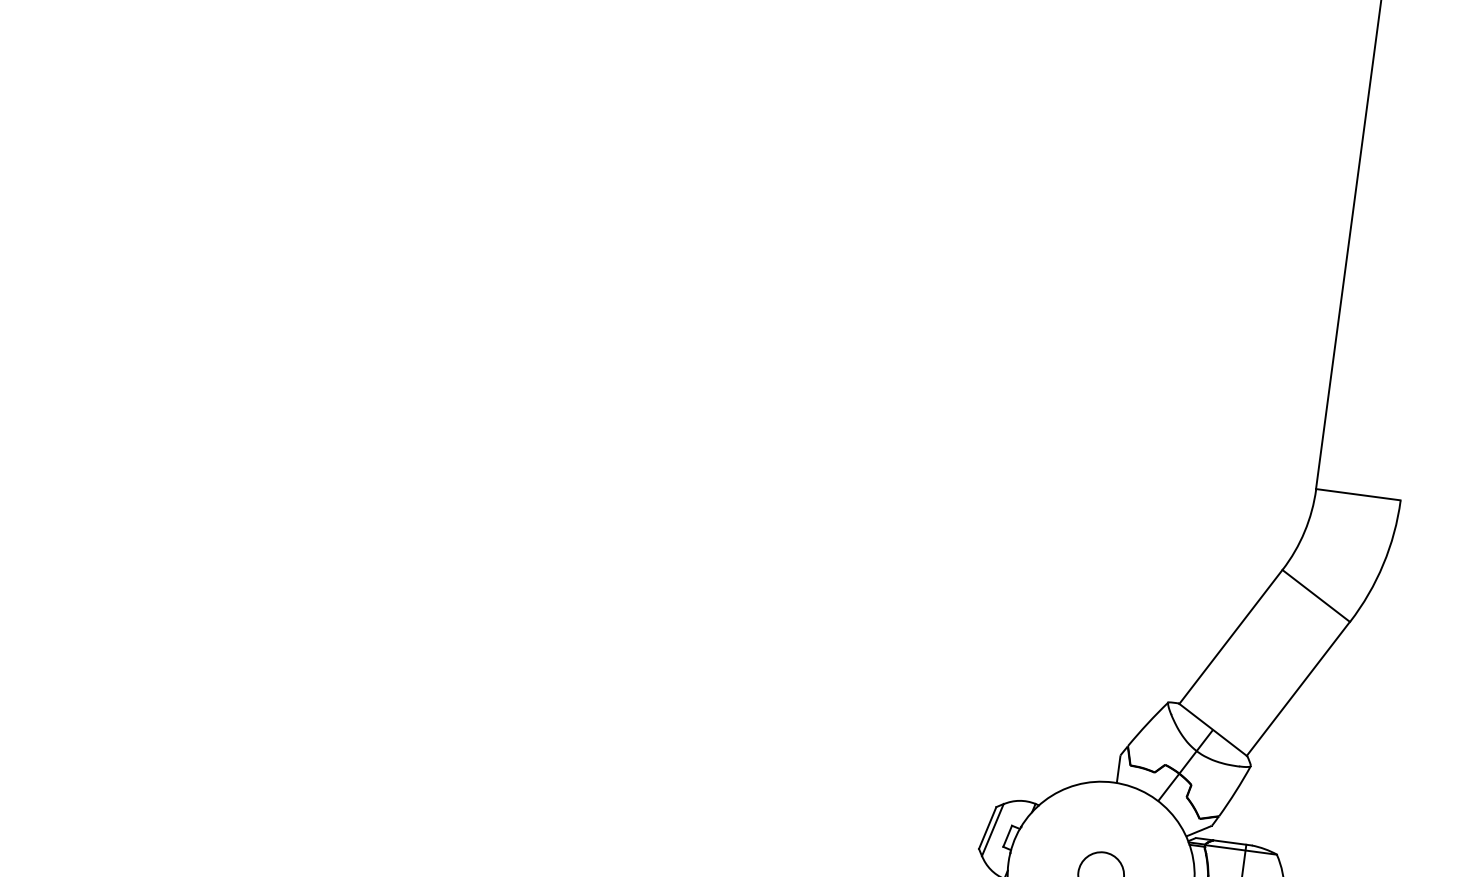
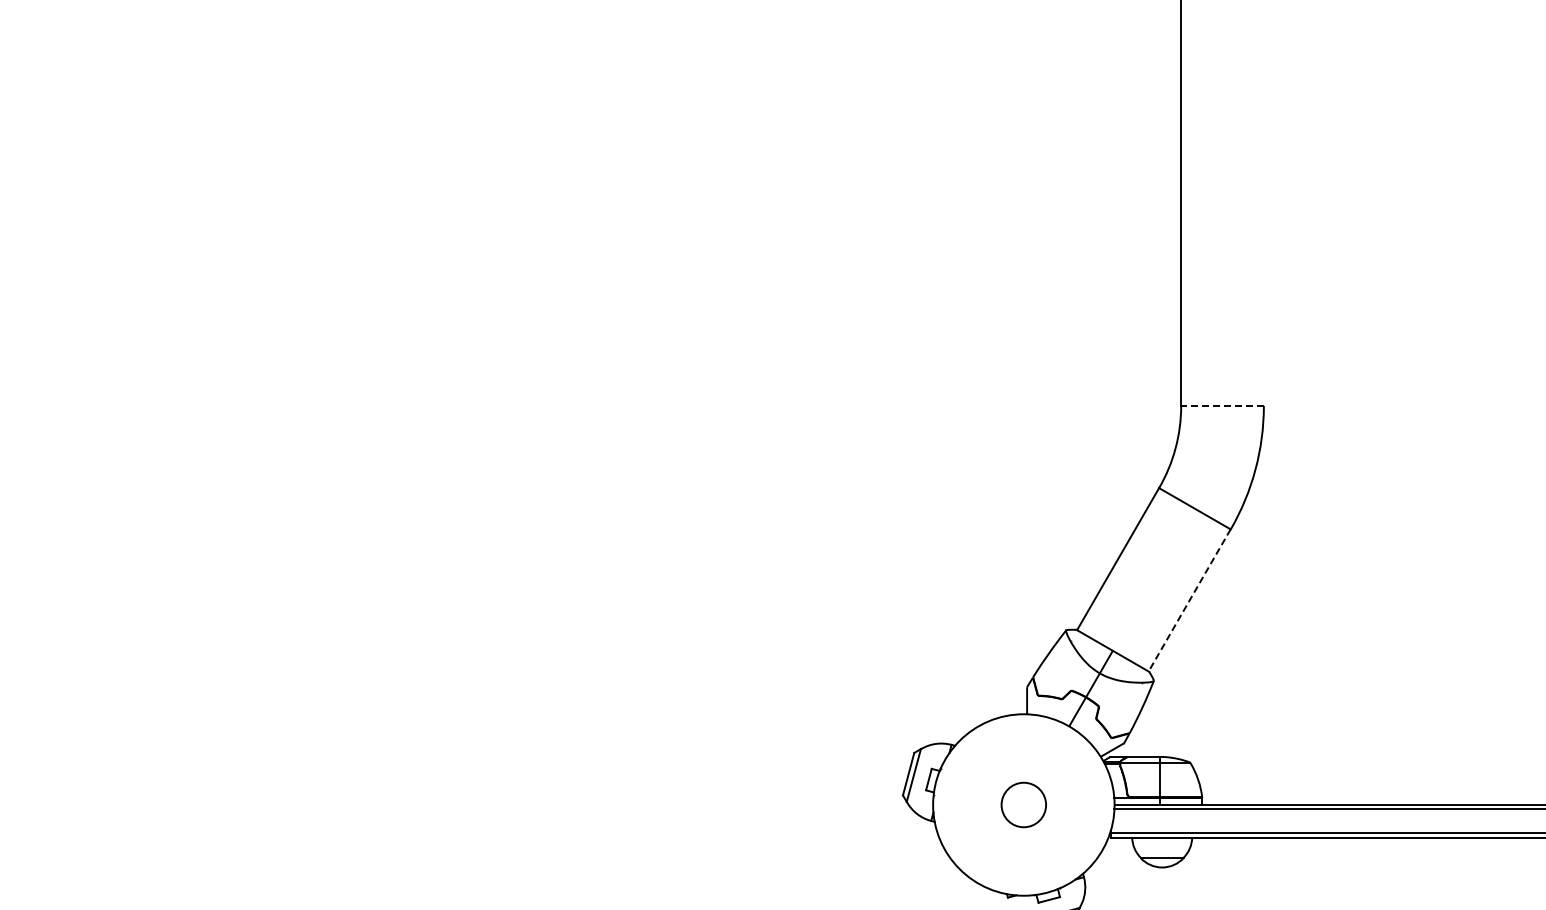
line: (1357, 494) -> (1221, 405), solid -> dashed
line: (1298, 688) -> (1189, 600), solid -> dashed

